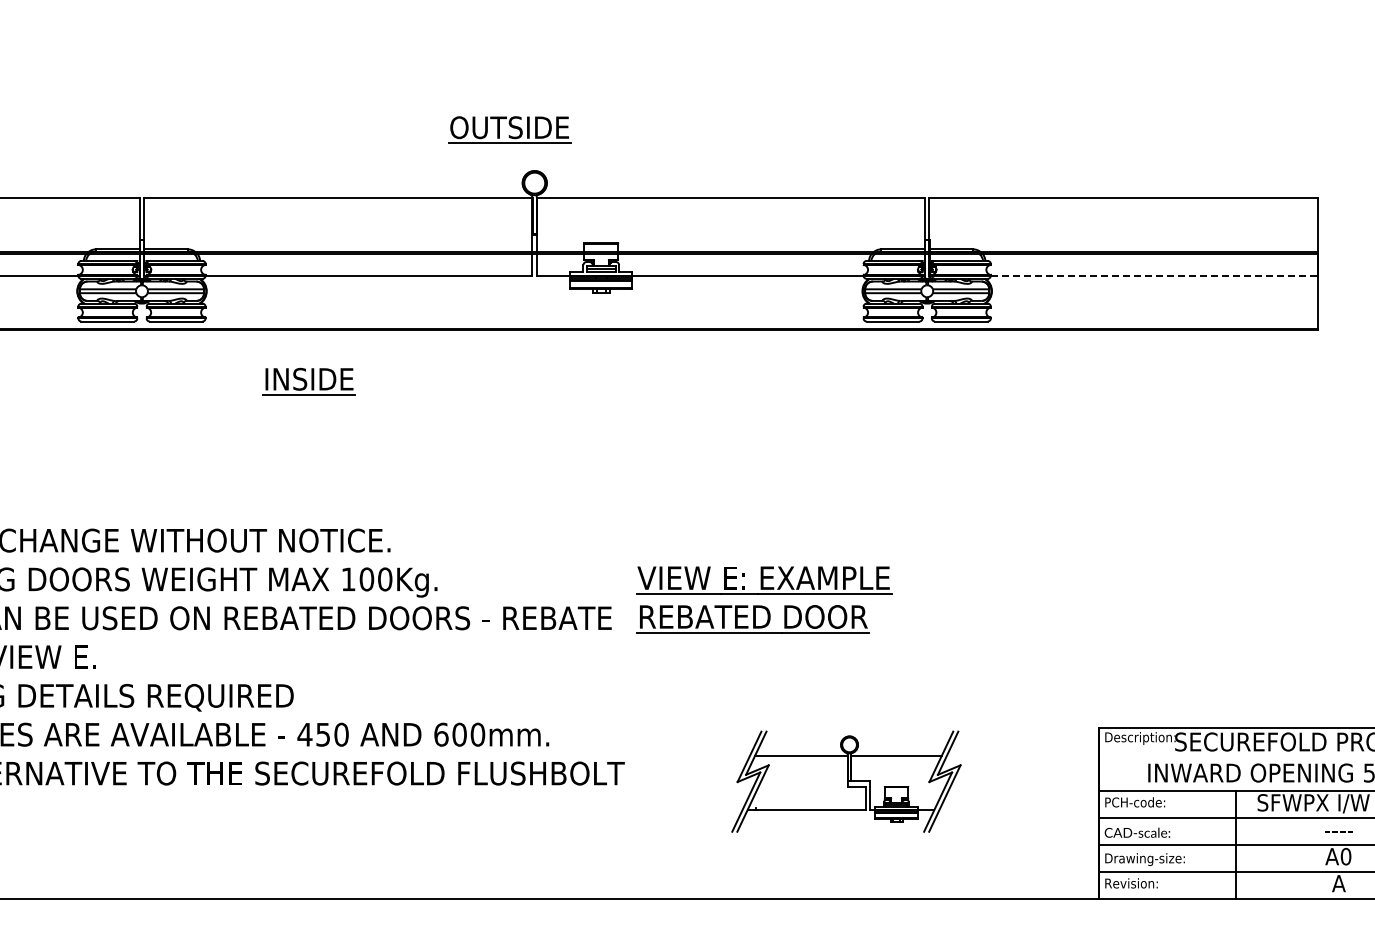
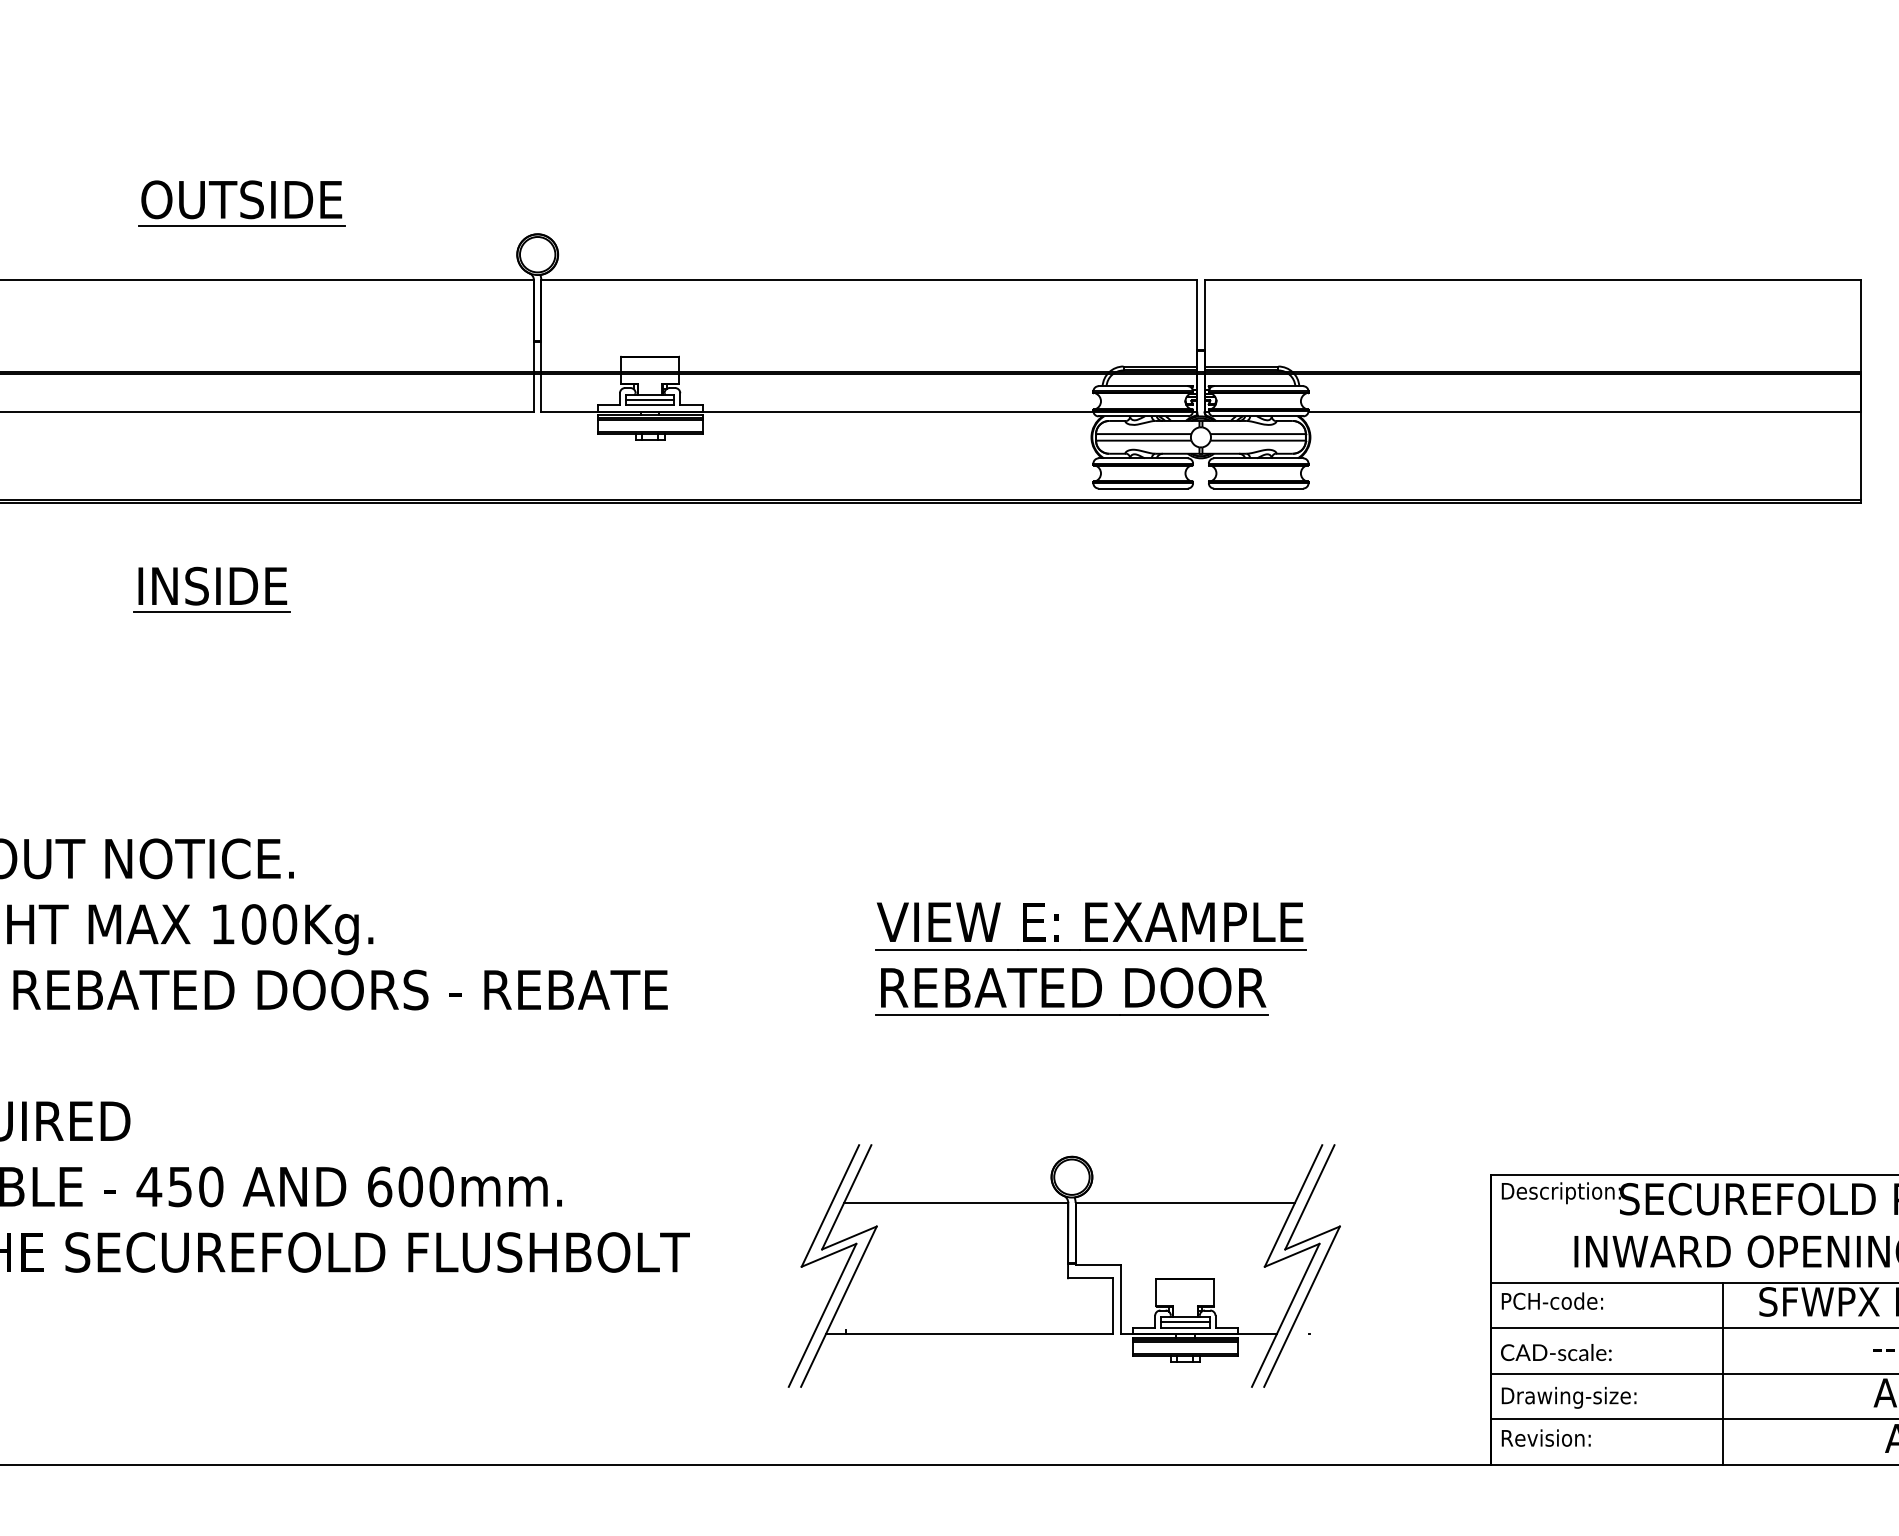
part: (509, 129) -> (241, 202), moved
line: (1154, 276) -> (1585, 412), dashed -> solid
part: (308, 381) -> (211, 589), moved
part: (764, 599) -> (1091, 958), moved
part: (846, 781) -> (1064, 1265), size x1.43

